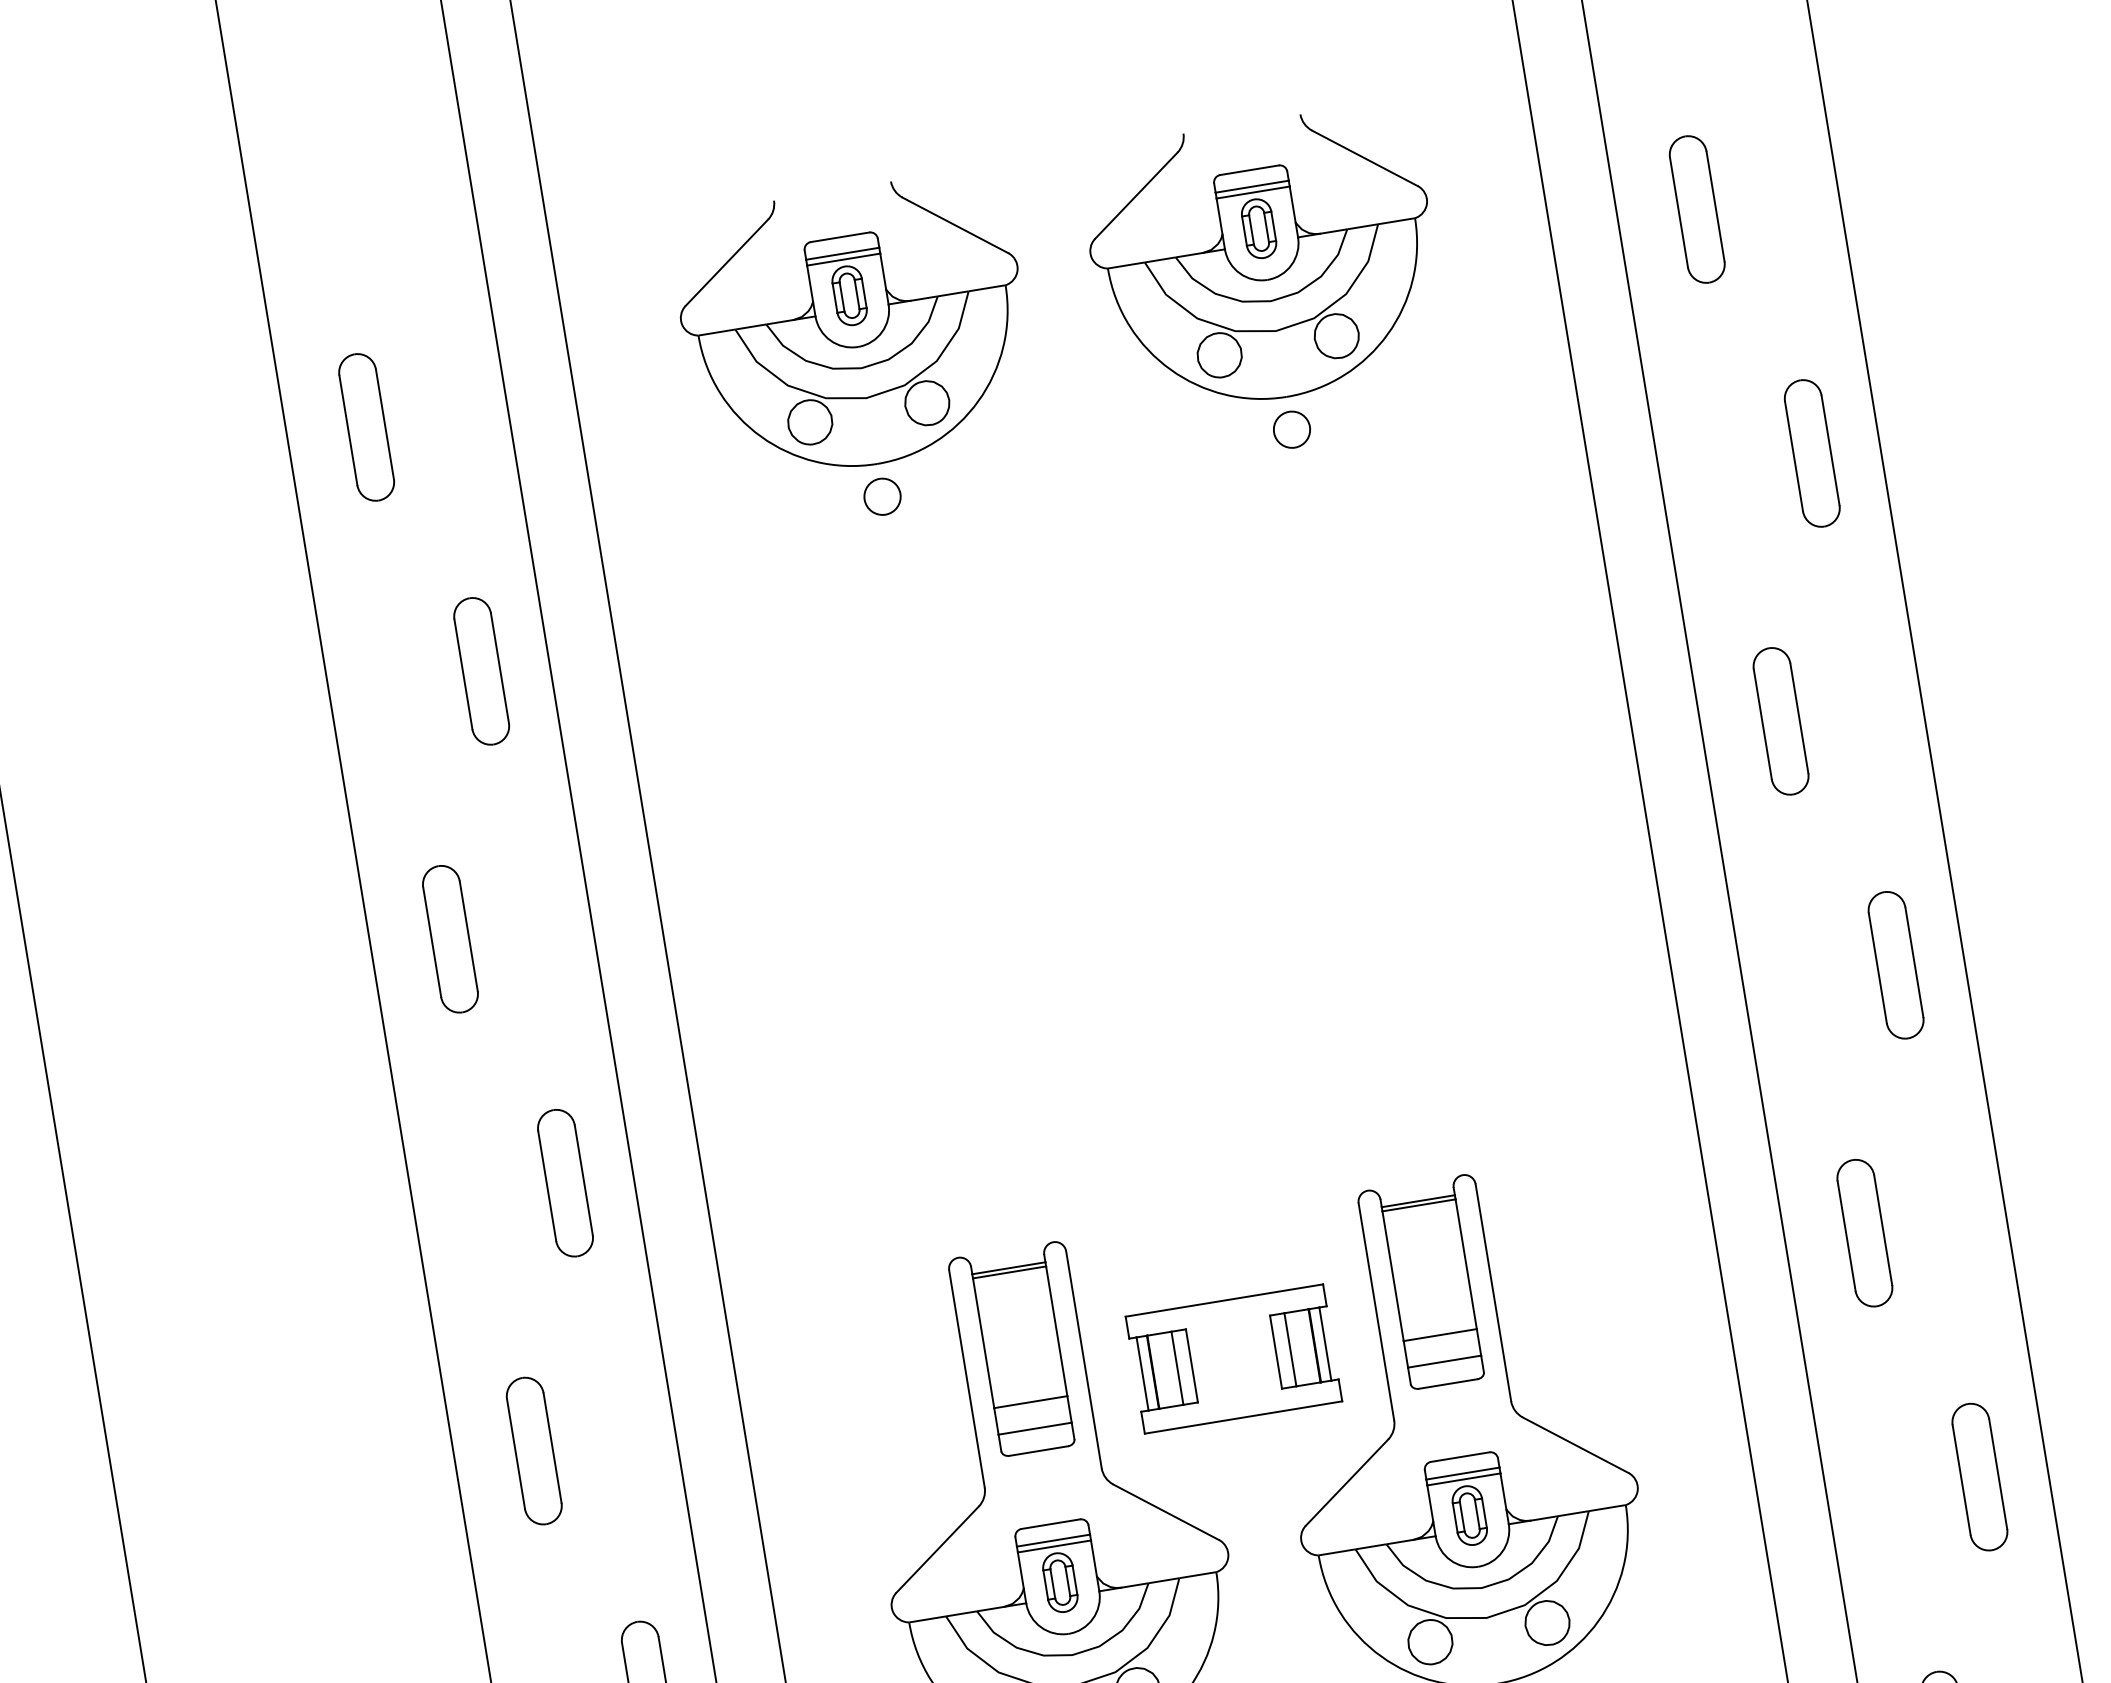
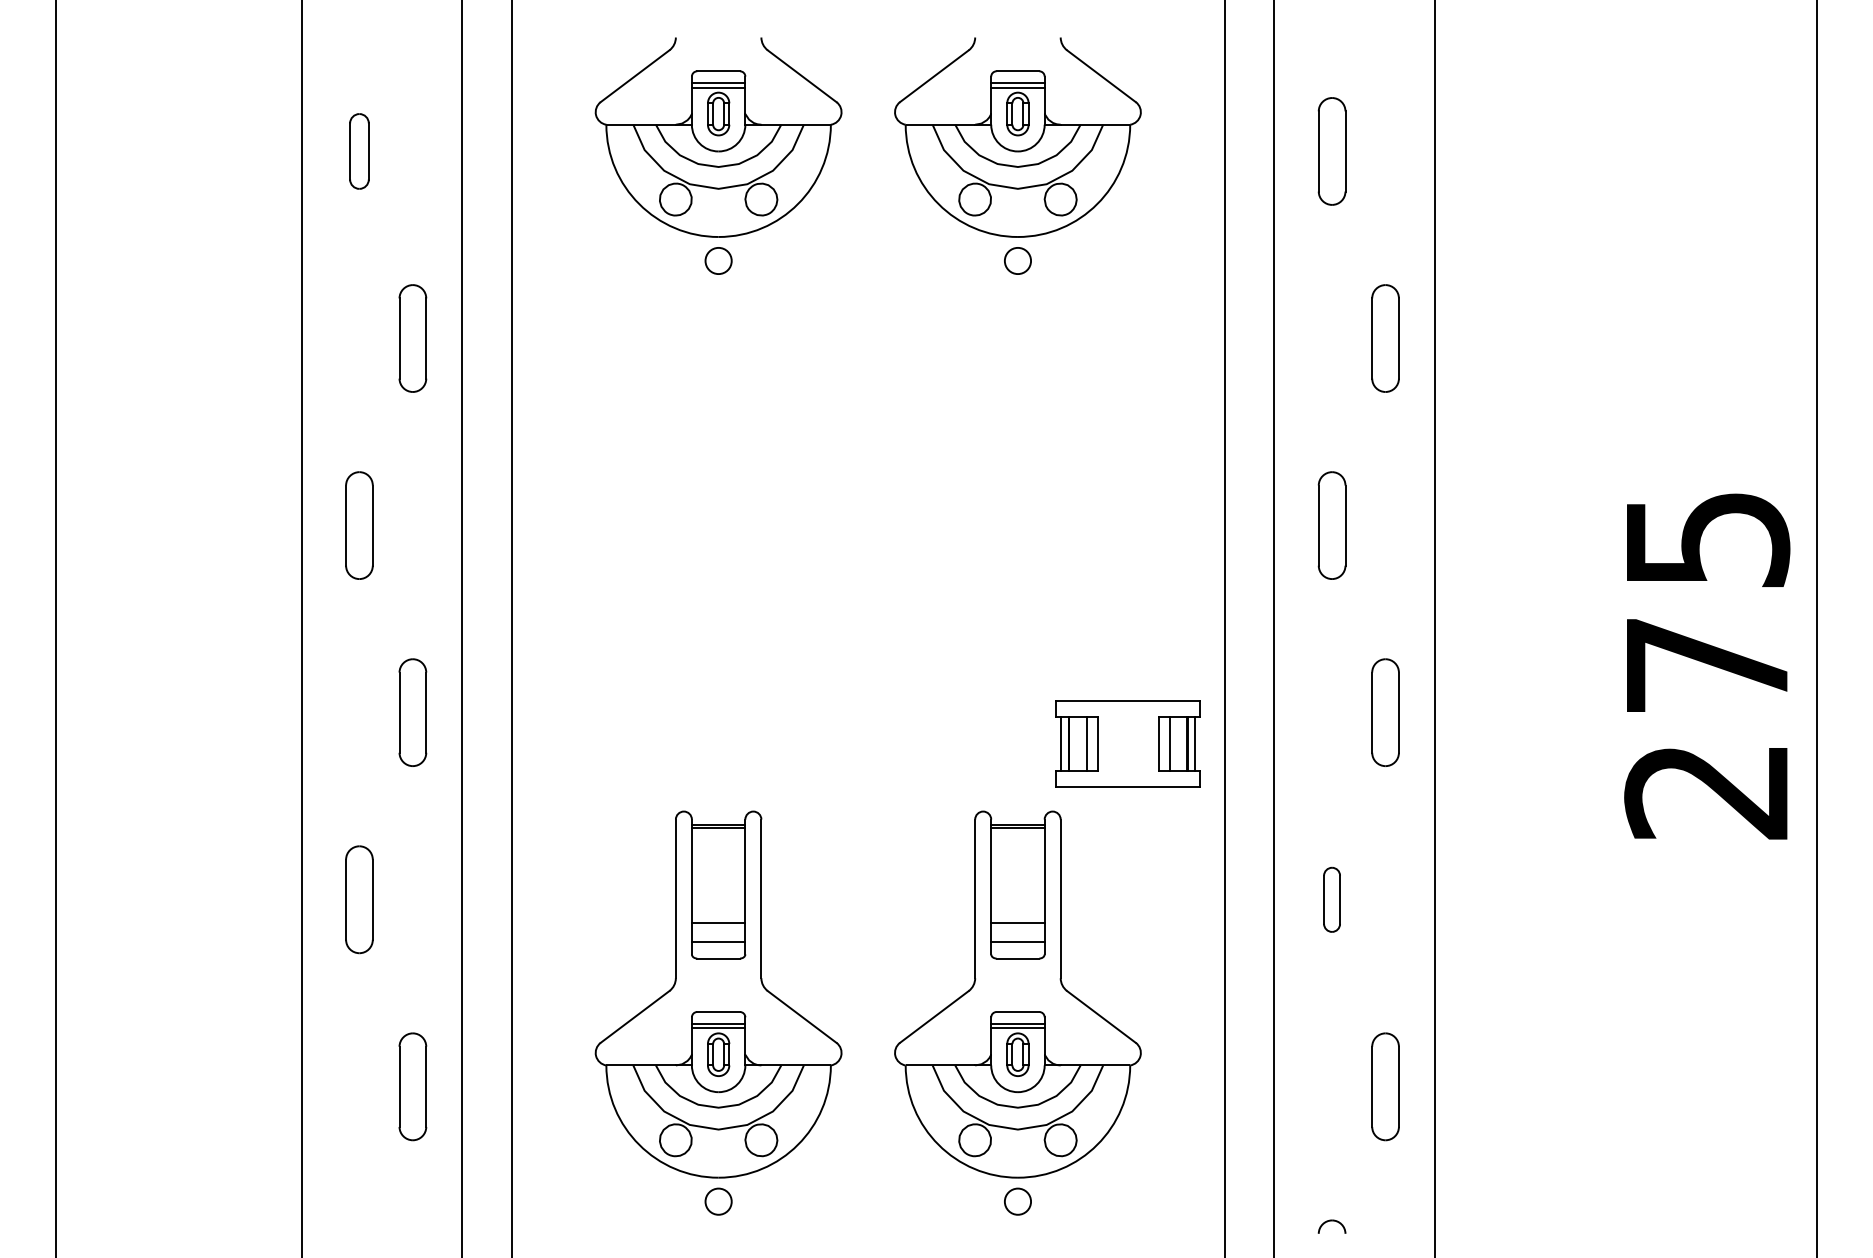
part: (366, 427) -> (359, 151), size x0.7
part: (1863, 1232) -> (1331, 899), size x0.6
part: (1232, 1358) -> (1127, 743), moved

